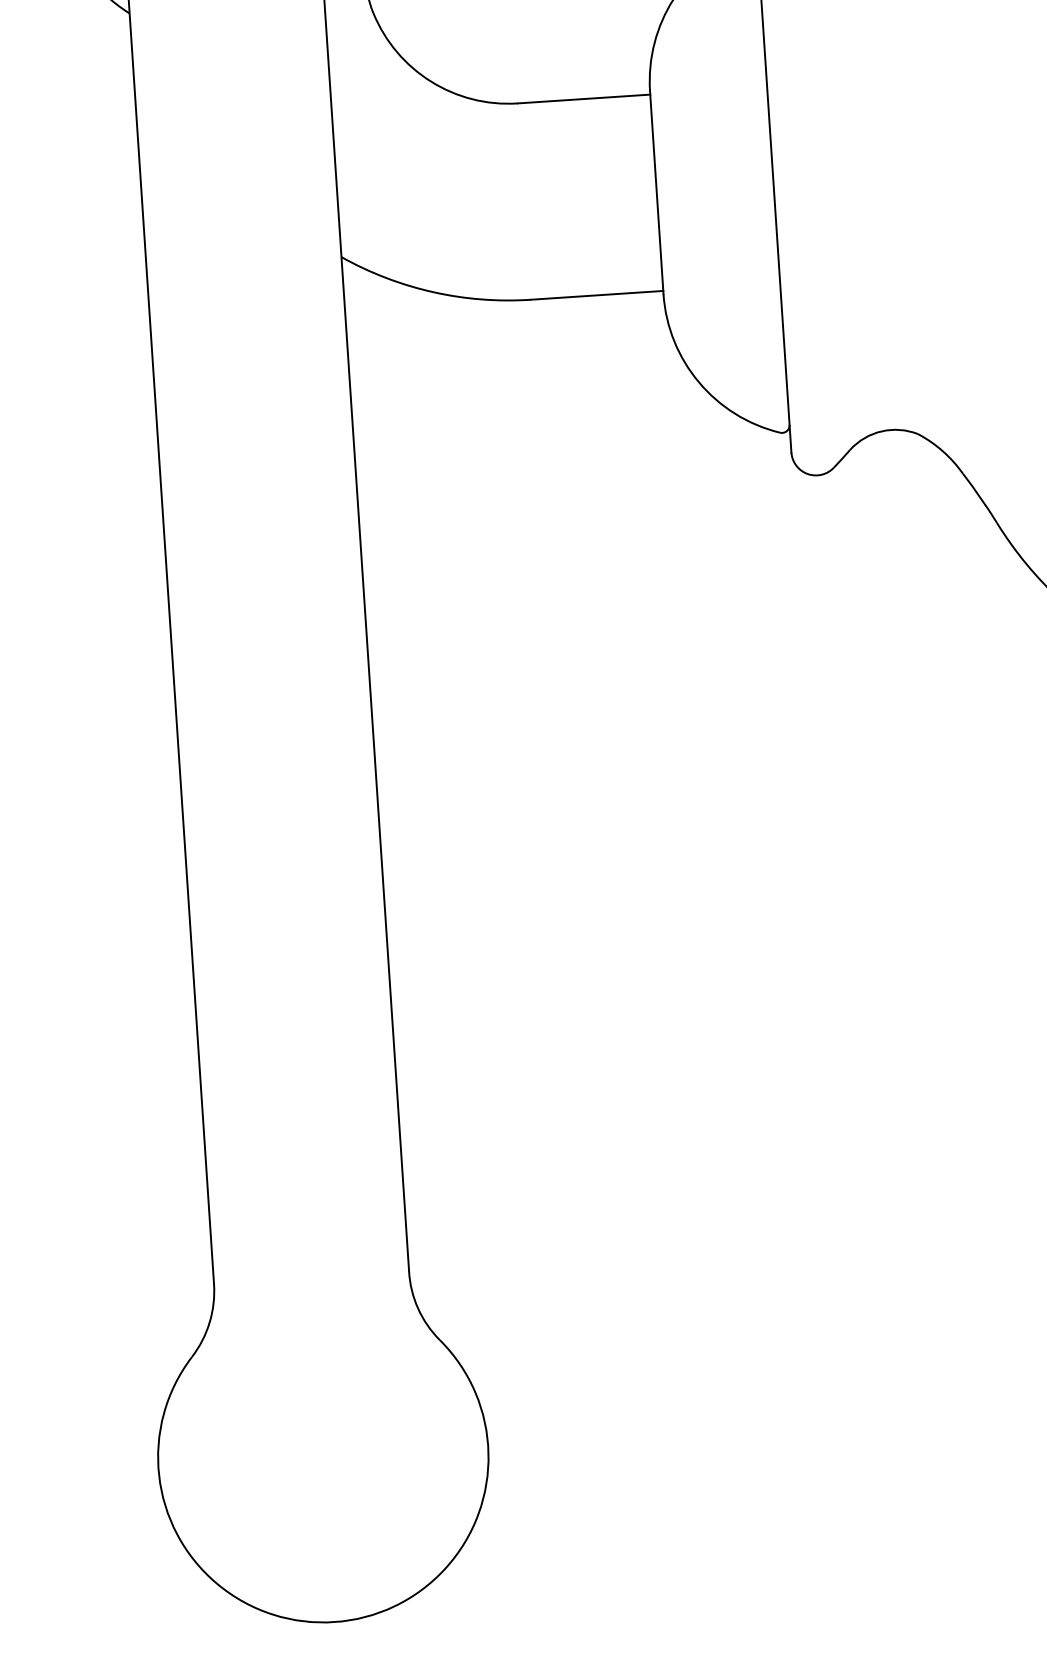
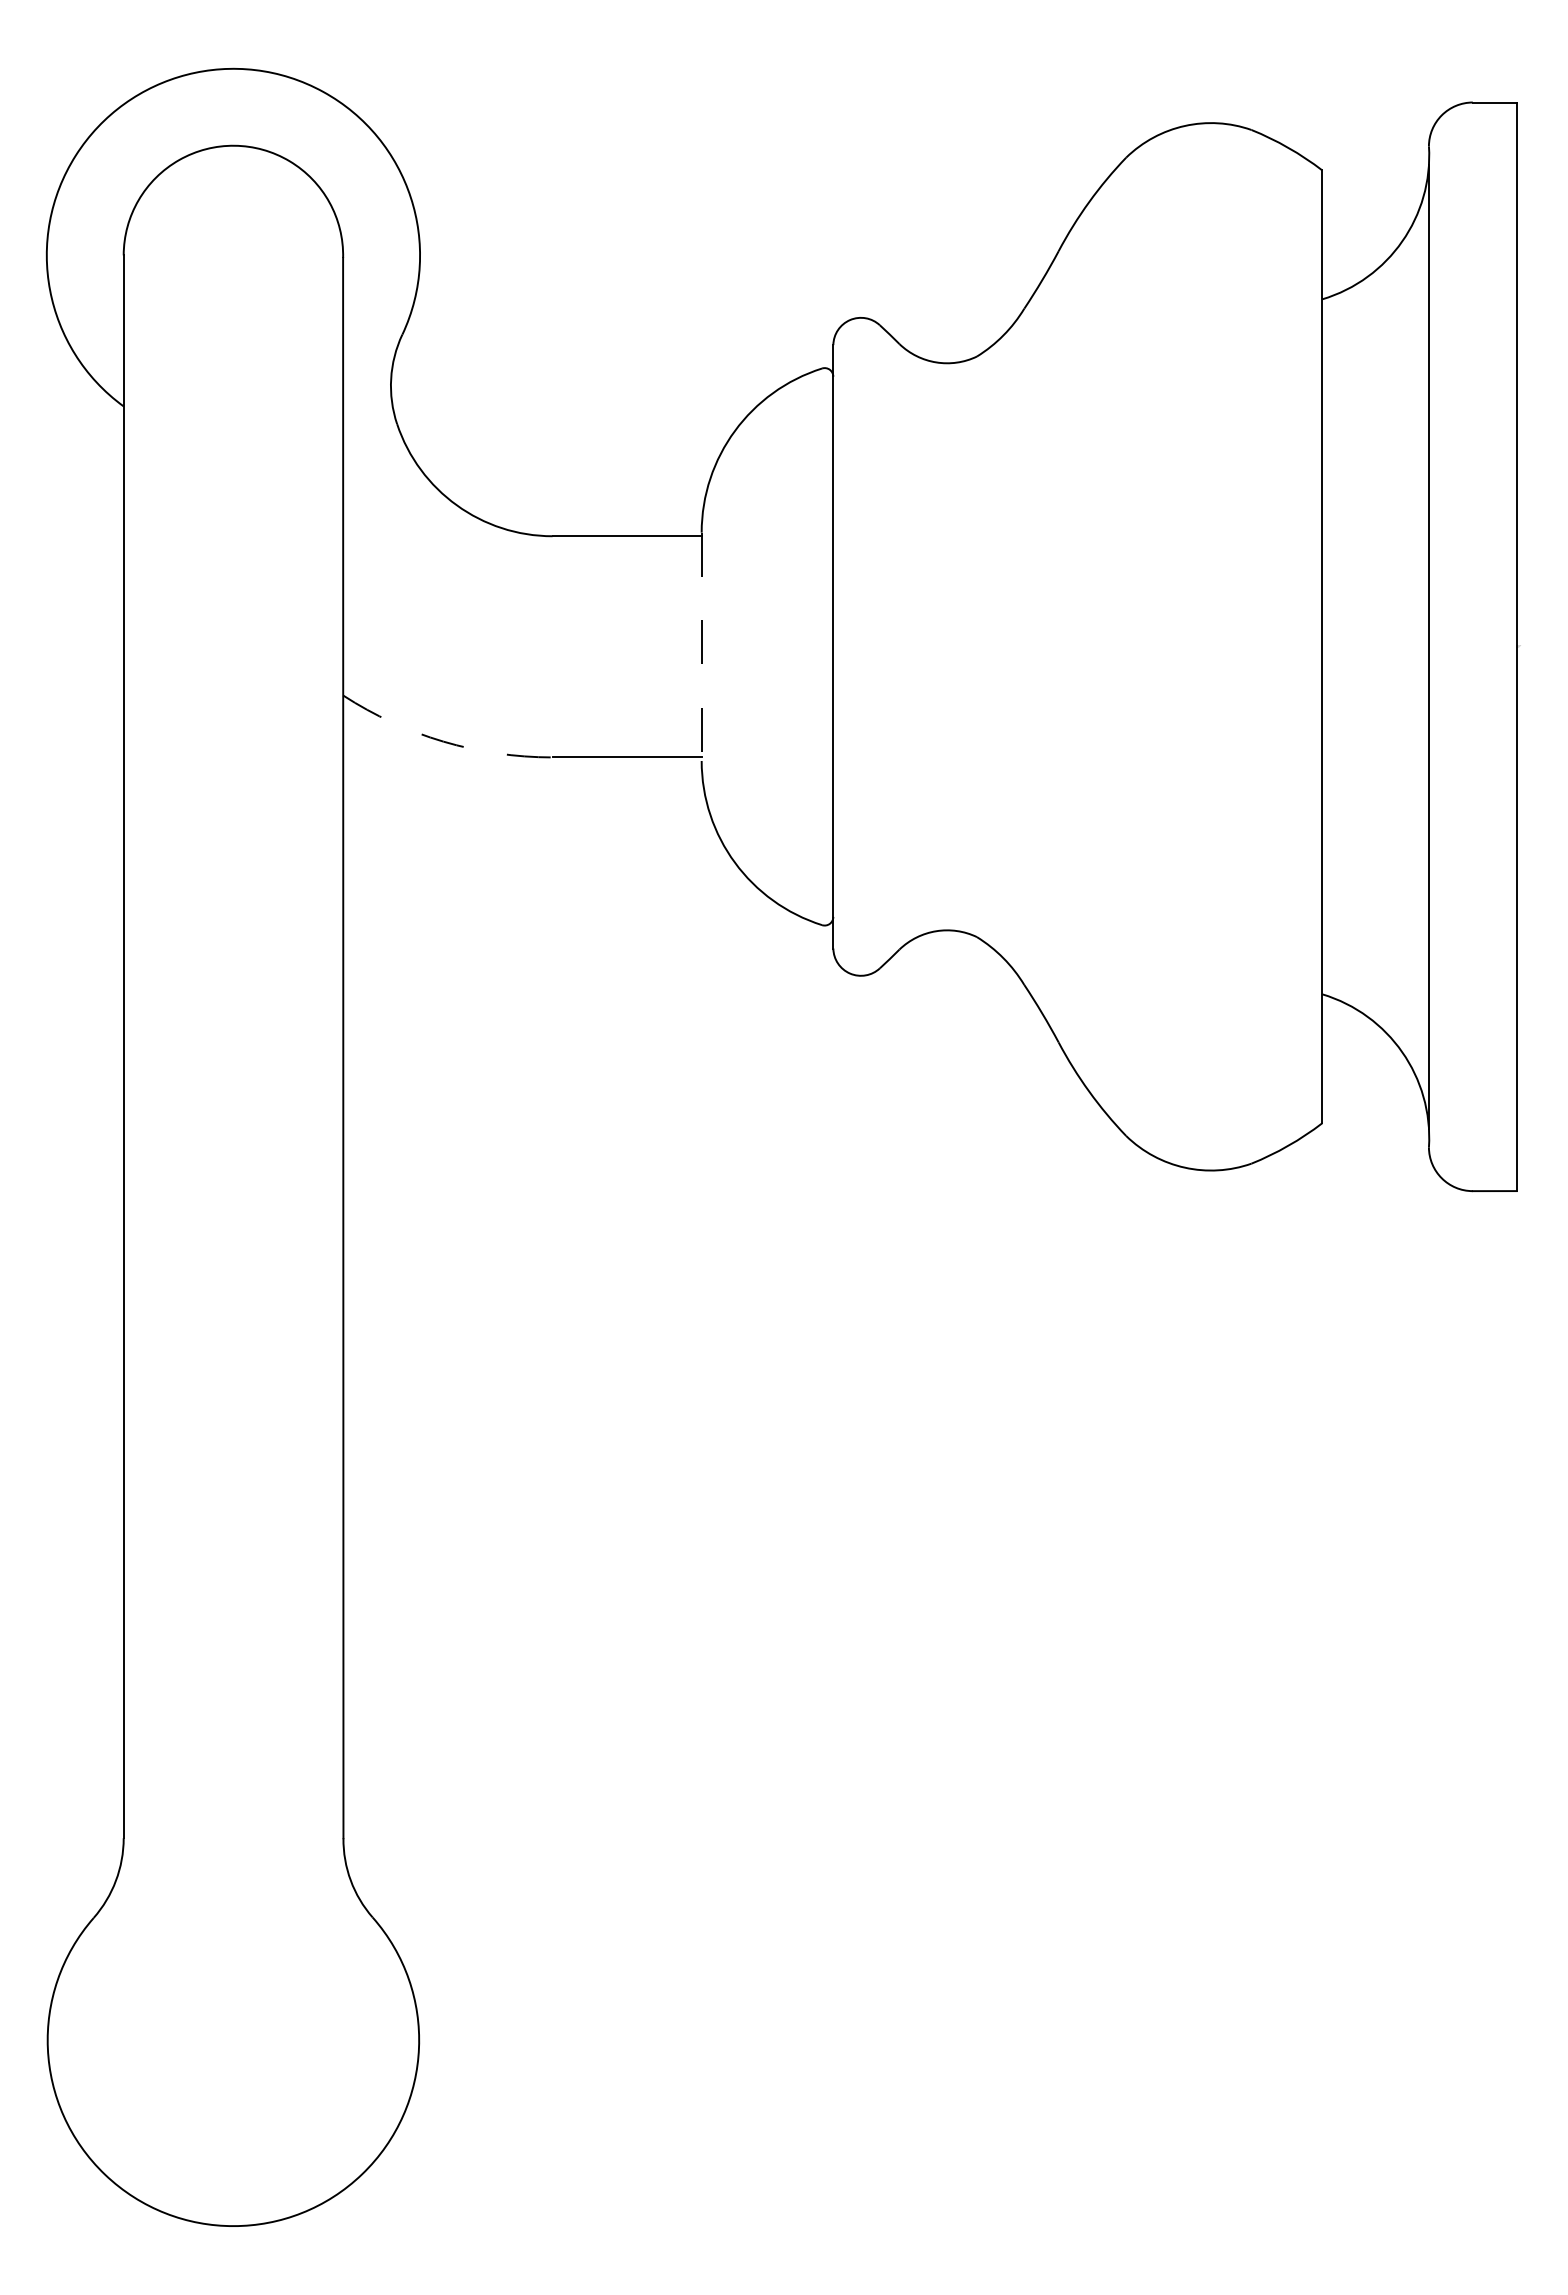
line: (656, 193) -> (701, 647), solid -> dashed
arc: (433, 292) -> (443, 741), solid -> dashed

